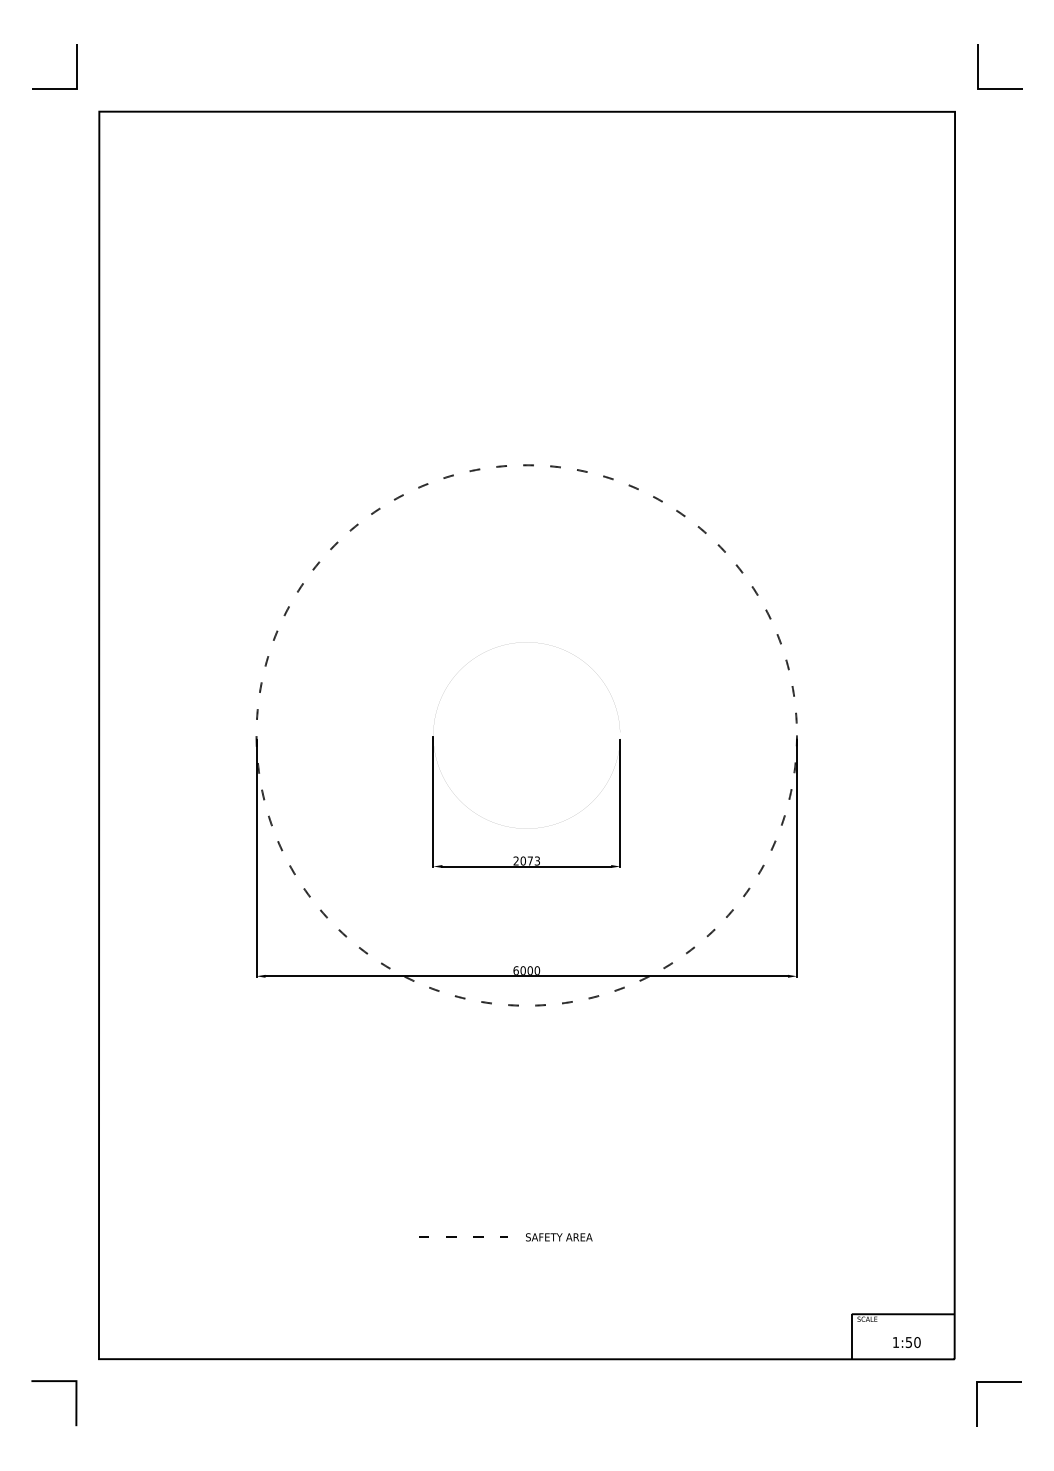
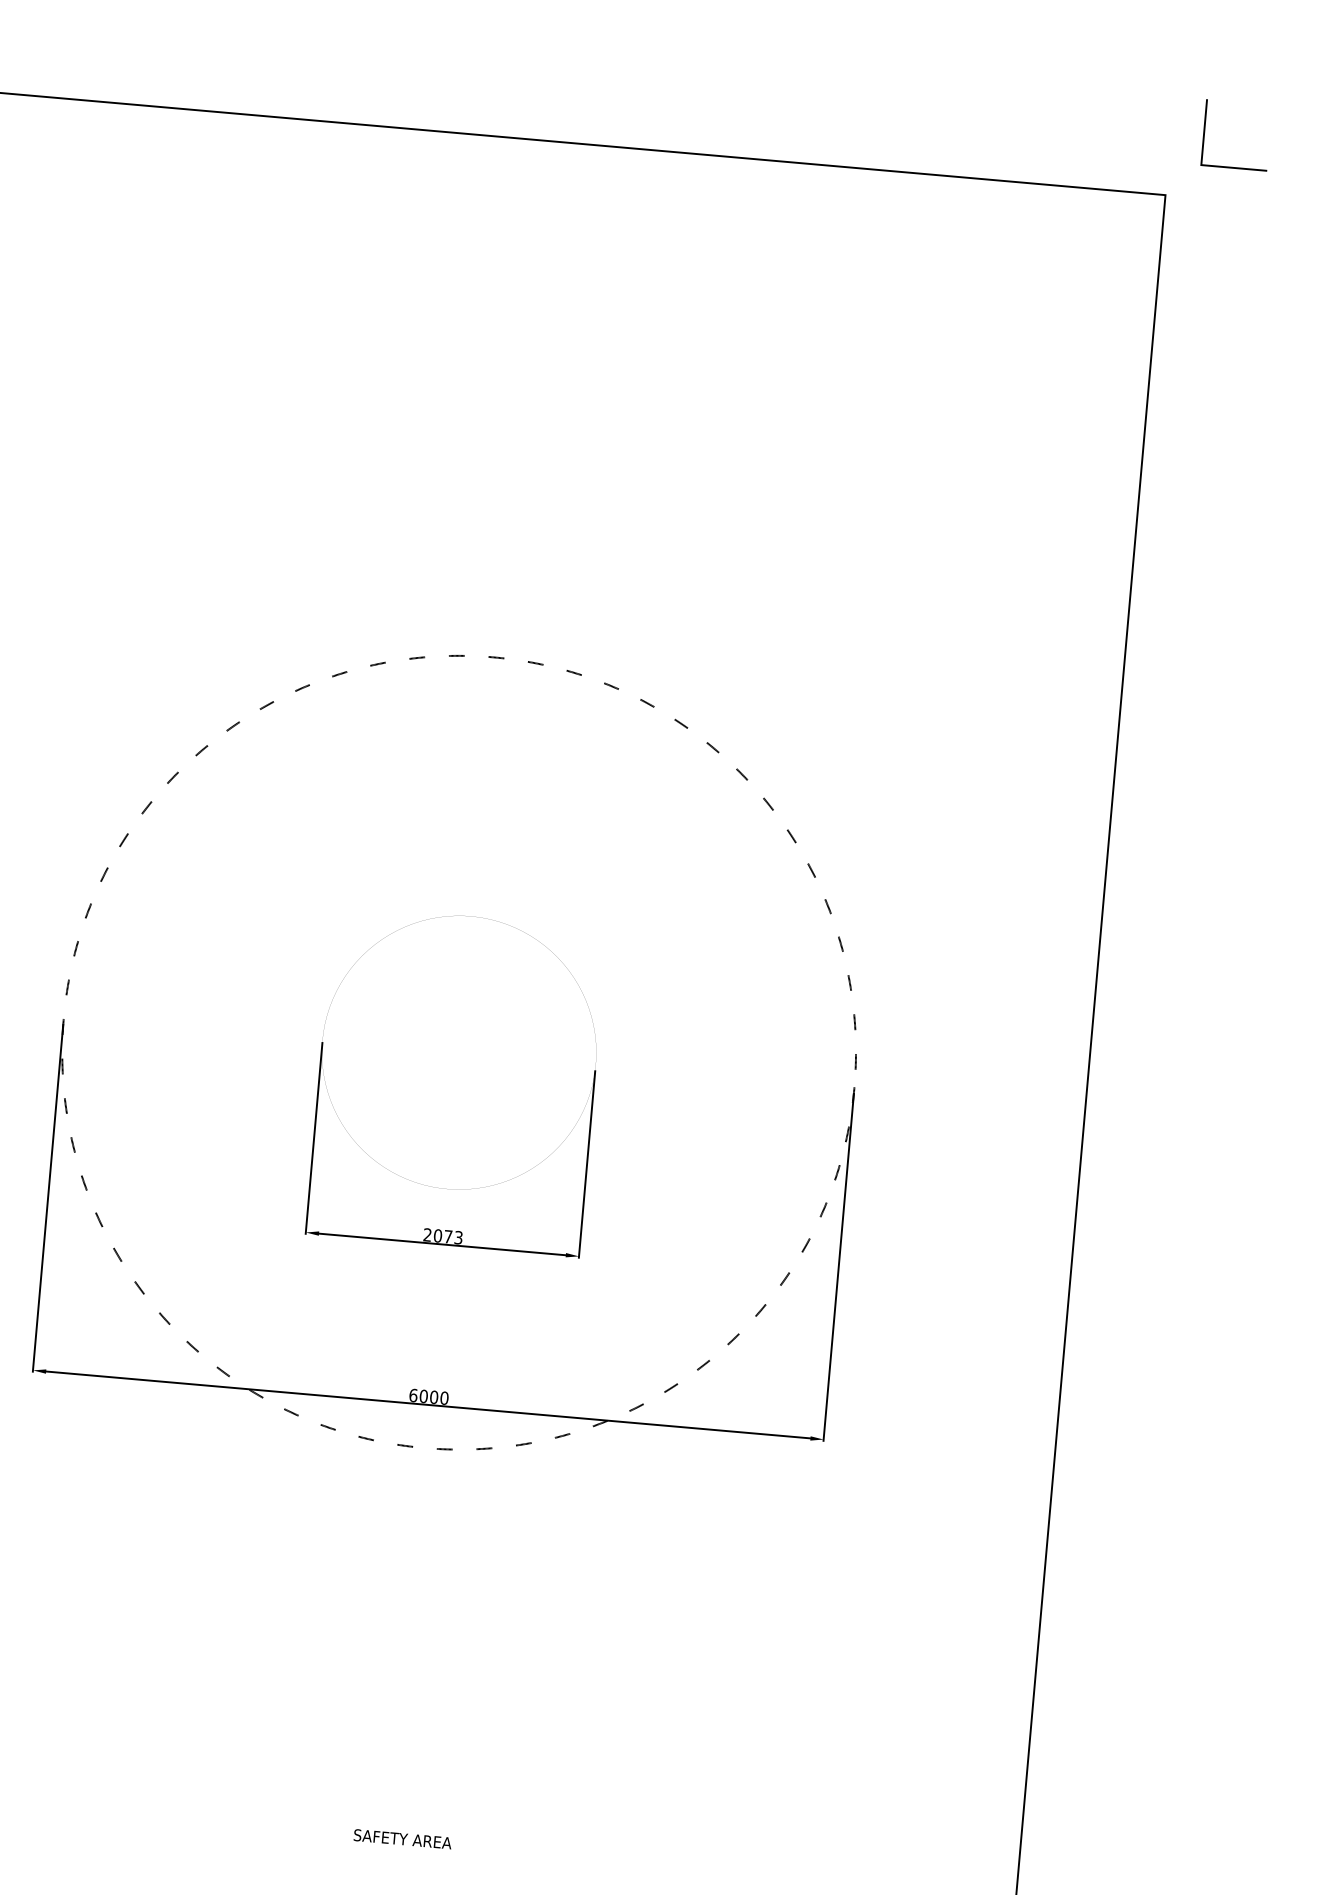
line: (456, 1236) -> (292, 1776), removed
text: (559, 1237) -> (403, 1839), moved

